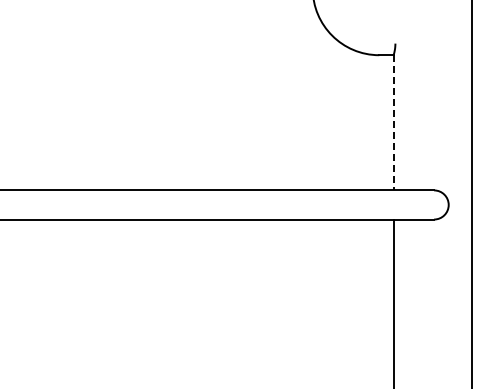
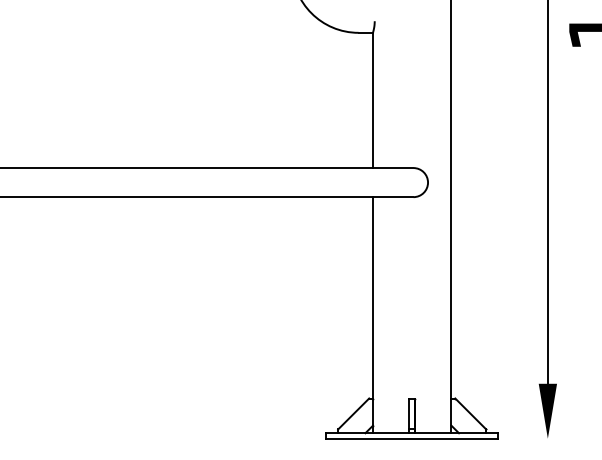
line: (393, 122) -> (372, 100), dashed -> solid

